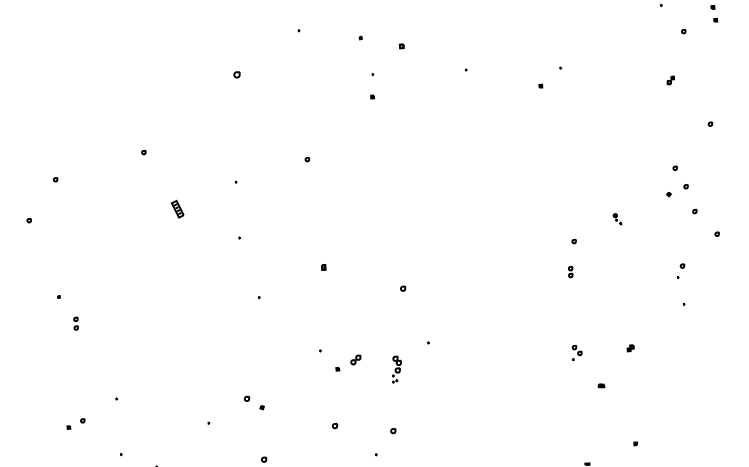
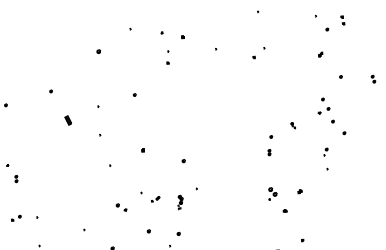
part: (576, 351) -> (272, 193), size x1.6
part: (348, 363) -> (155, 199), size x0.6
part: (254, 402) -> (121, 207), moved
part: (76, 422) -> (16, 217), moved

